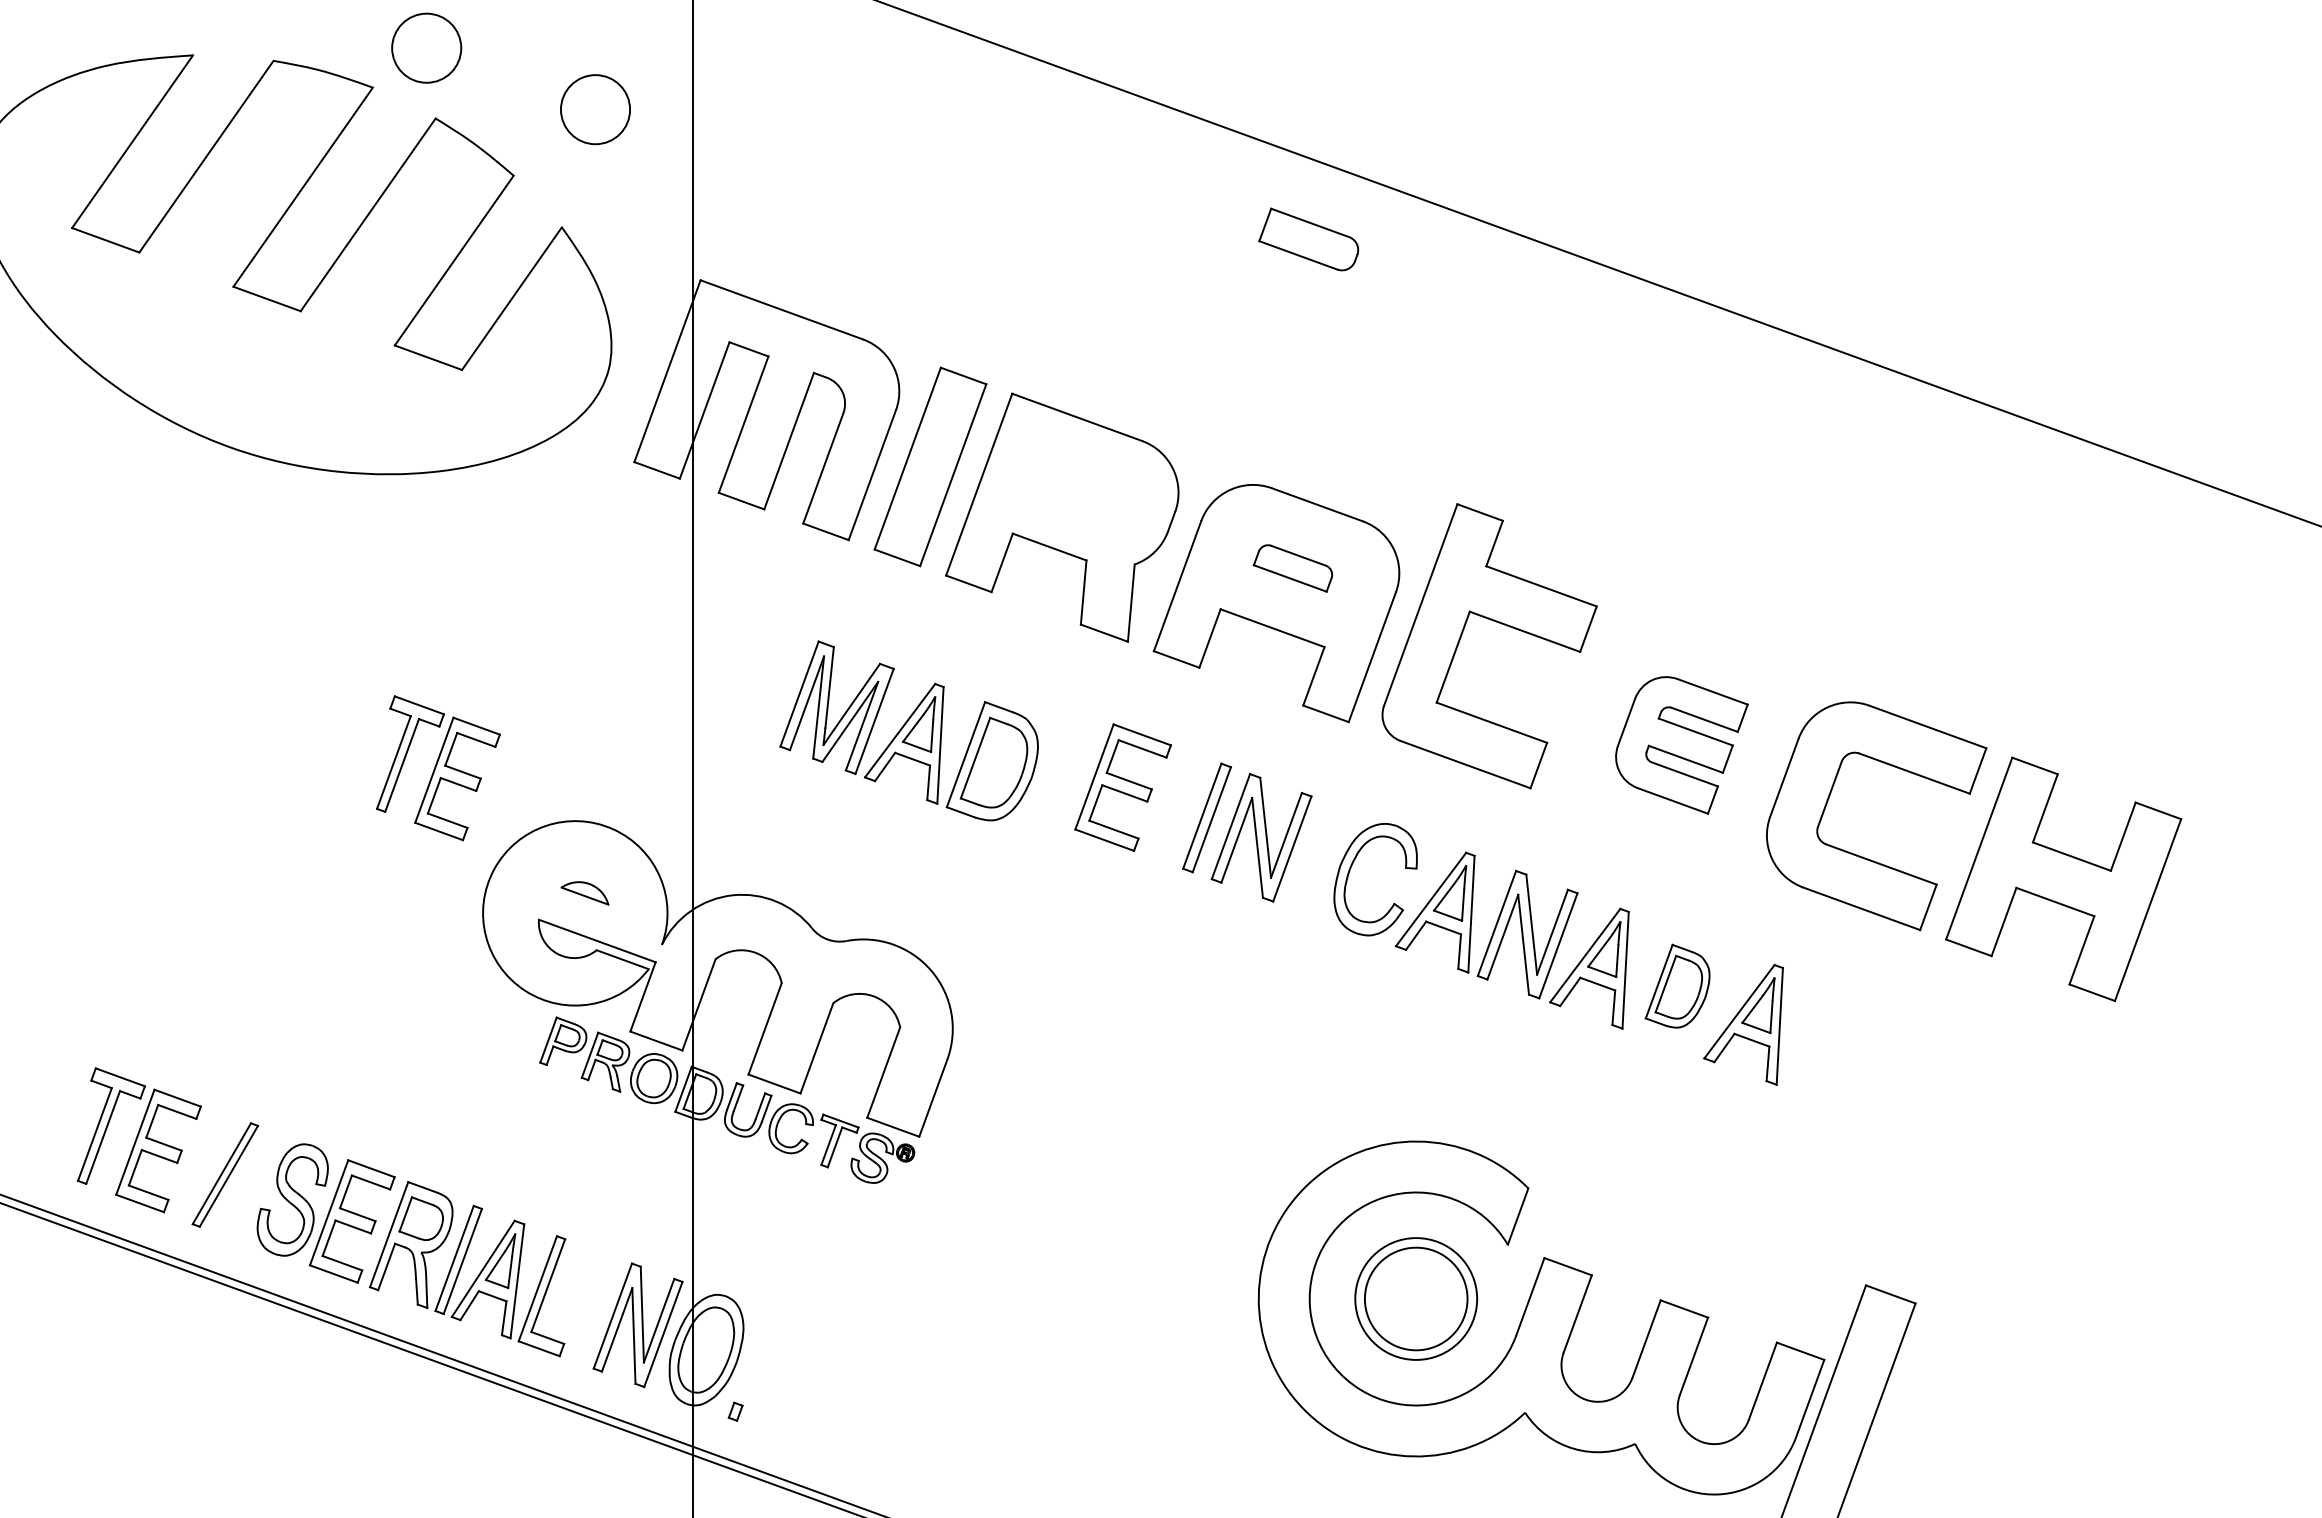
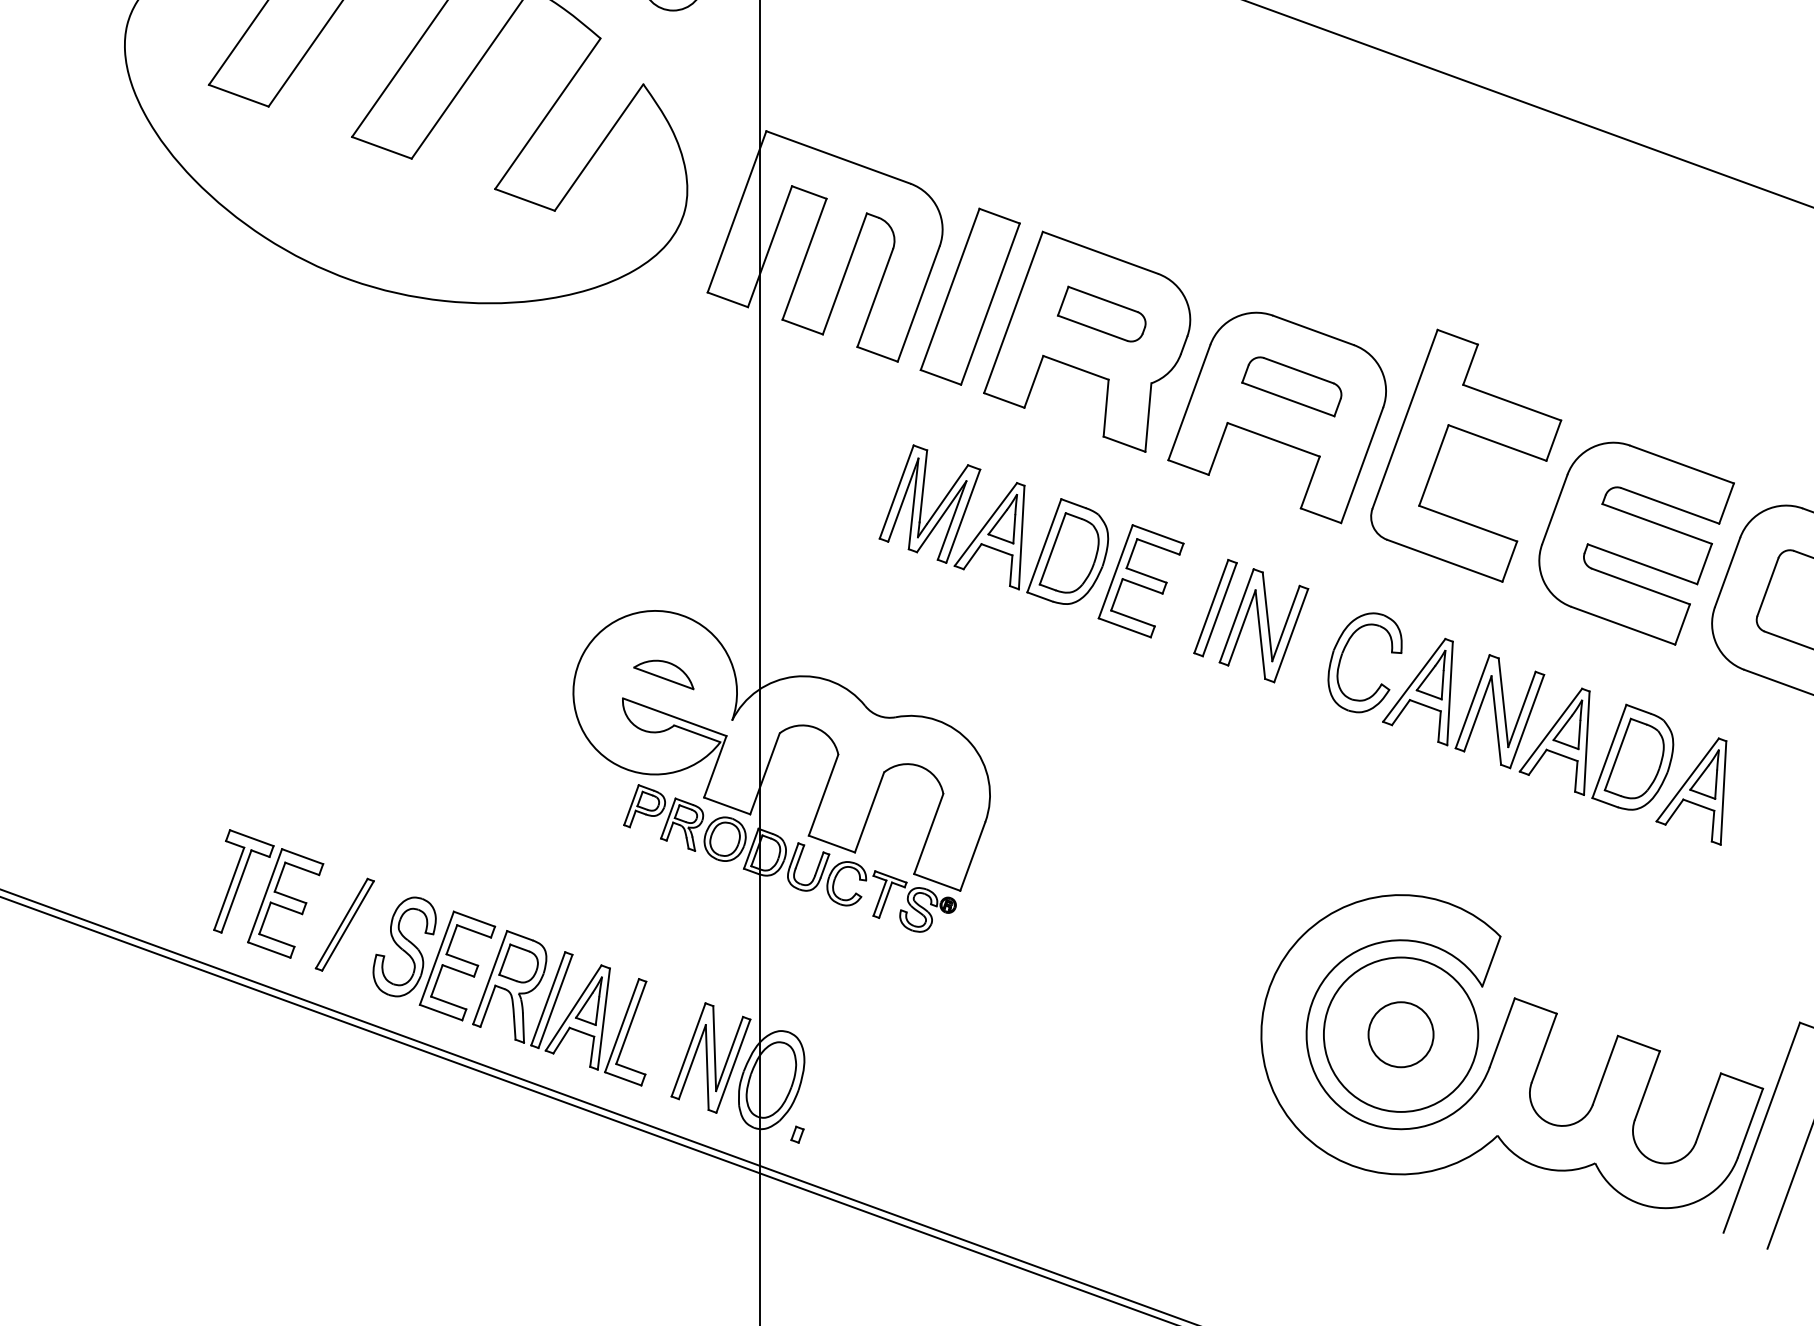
part: (1308, 239) -> (1101, 314), moved
part: (1292, 568) -> (1291, 386), size x1.43
part: (908, 730) -> (993, 524), moved
part: (1681, 745) -> (1636, 543), size x1.67
part: (438, 768) -> (533, 564), removed
part: (584, 893) -> (663, 675), size x1.43
part: (1677, 986) -> (1632, 757), size x1.43
circle: (1415, 1298) -> (1400, 1034), size x0.71
circle: (1416, 1298) -> (1401, 1034), size x1.43

